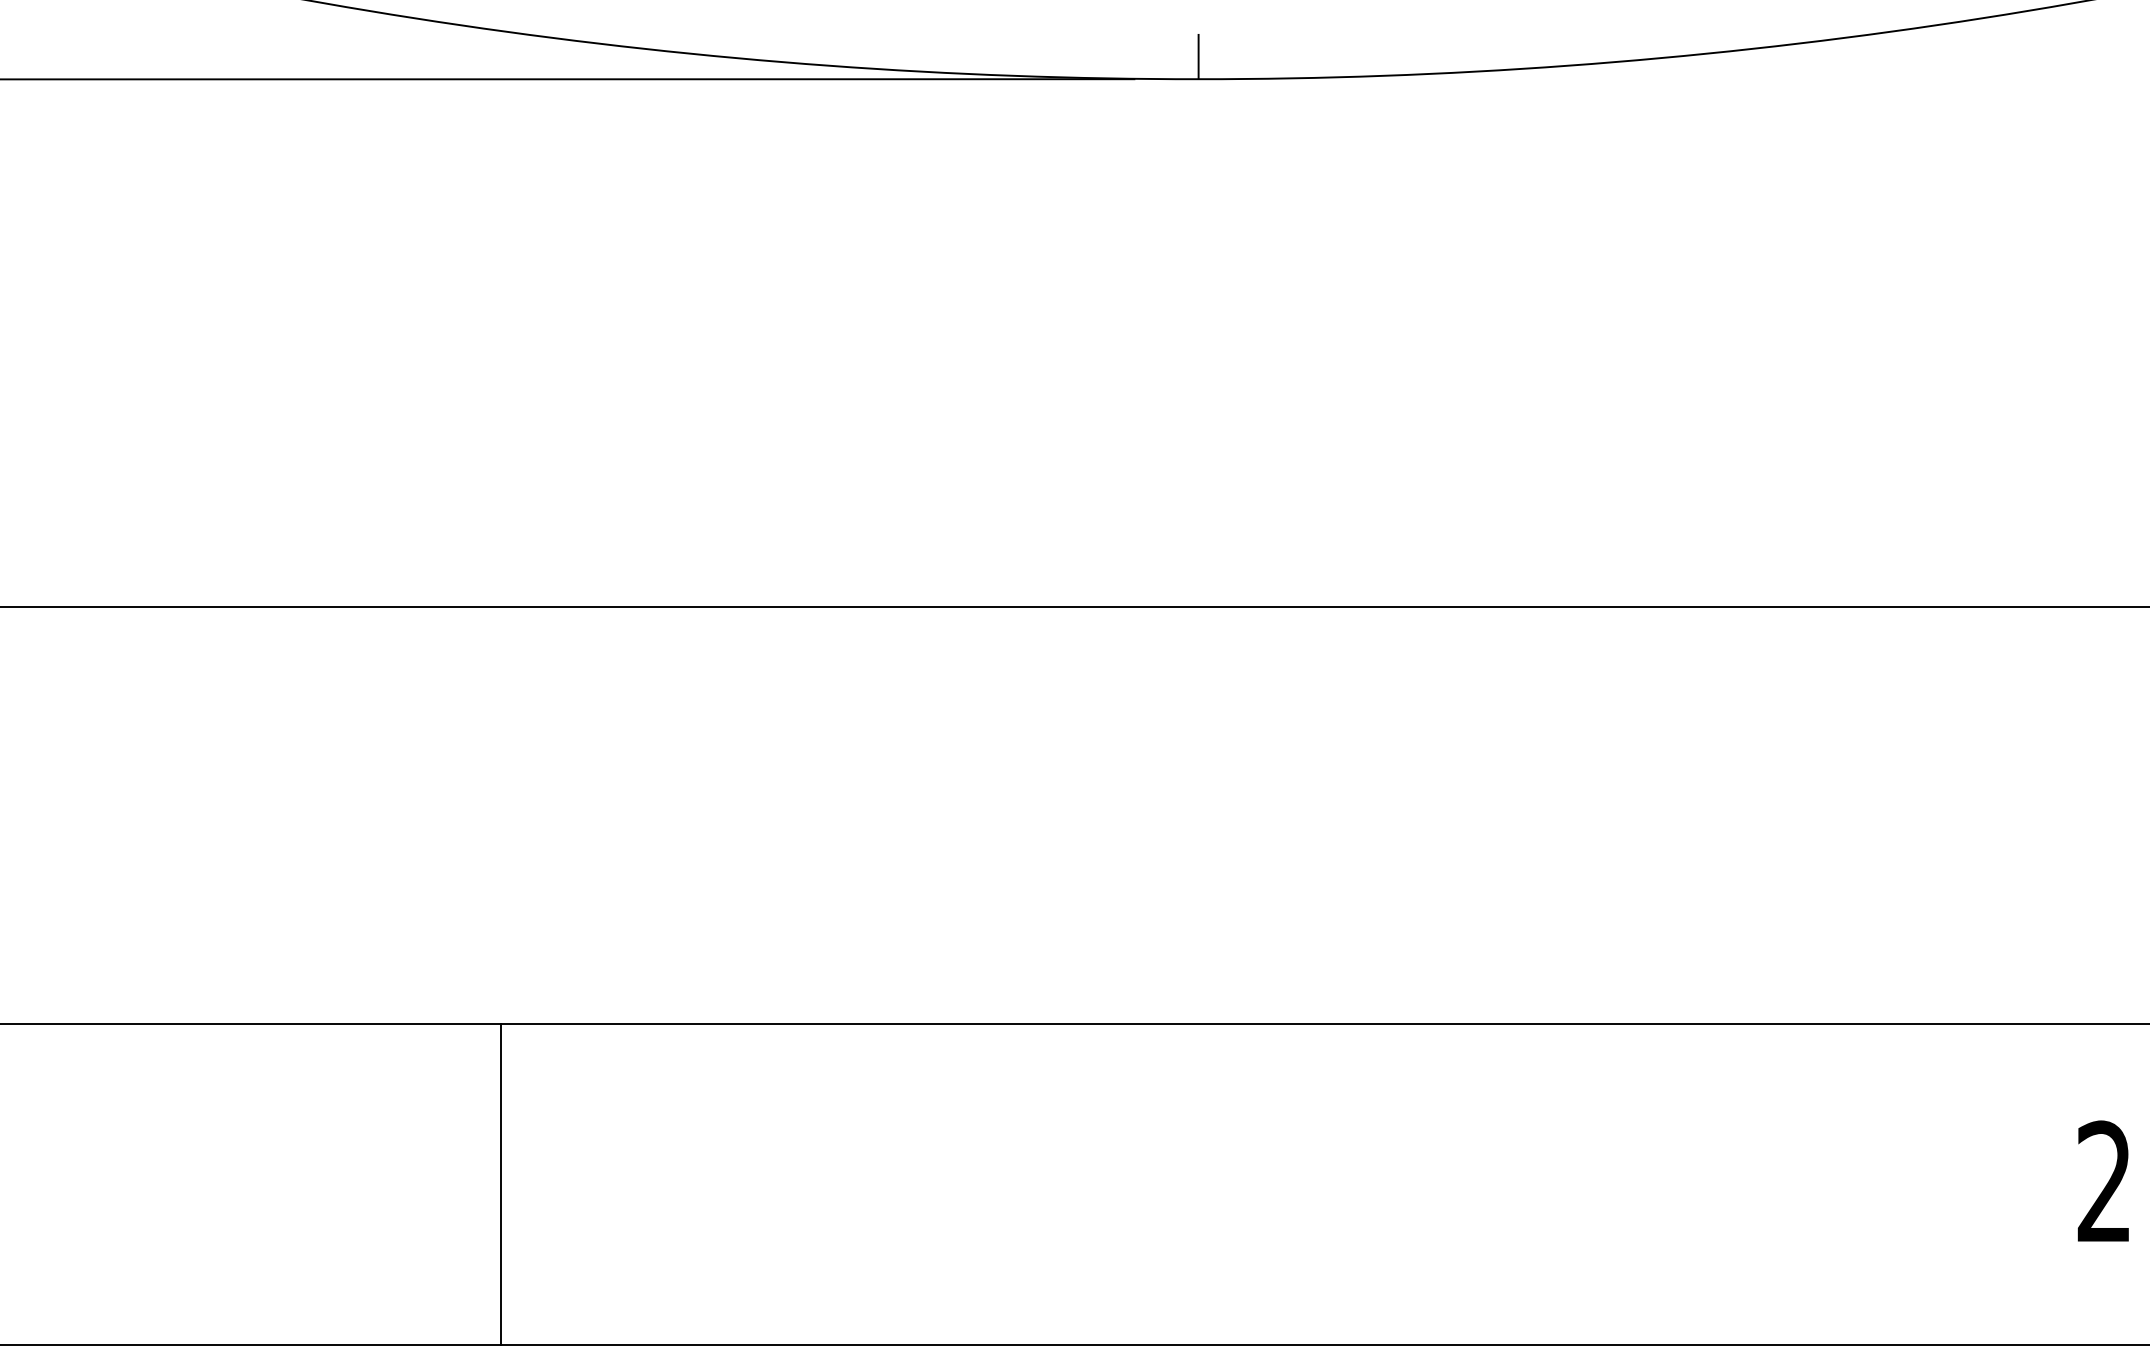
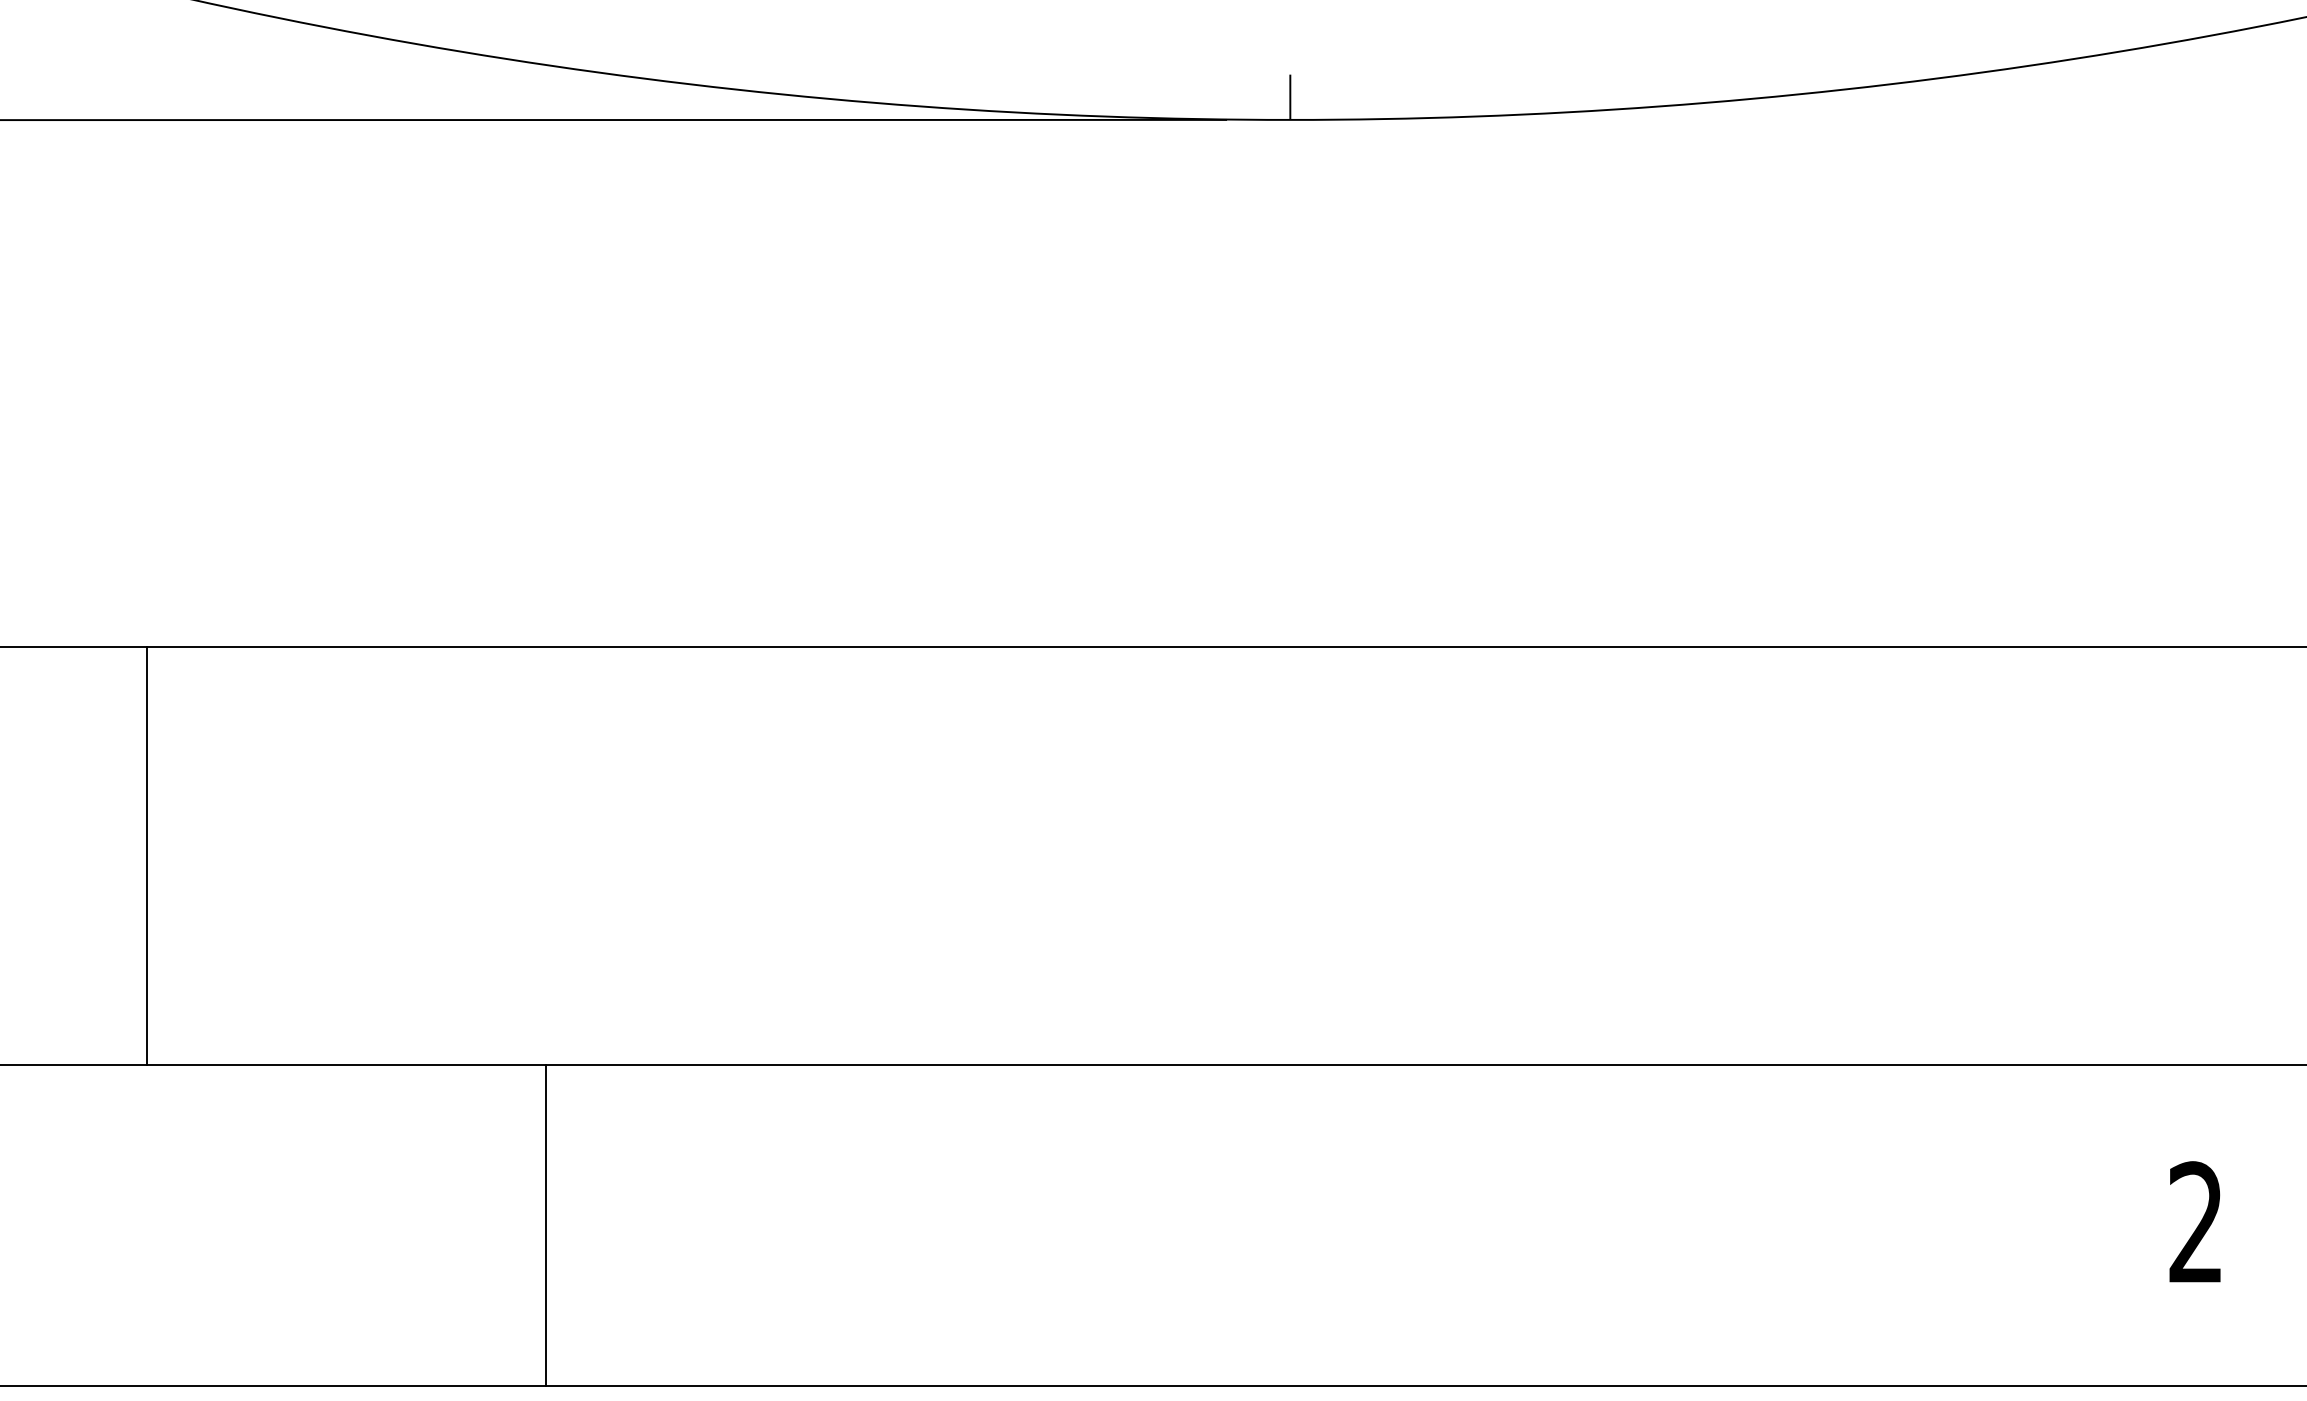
line: (55, 814) -> (147, 855), added
line: (500, 1183) -> (545, 1224), moved

